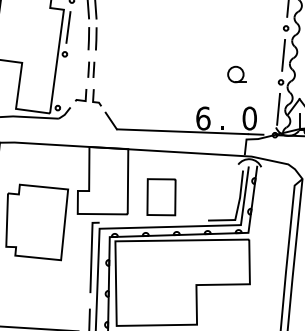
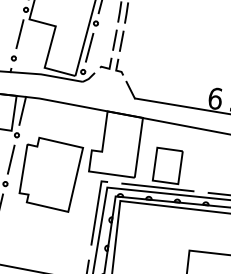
part: (91, 69) -> (118, 40), size x1.43
line: (61, 80) -> (89, 47), added
line: (153, 221) -> (157, 187), added

